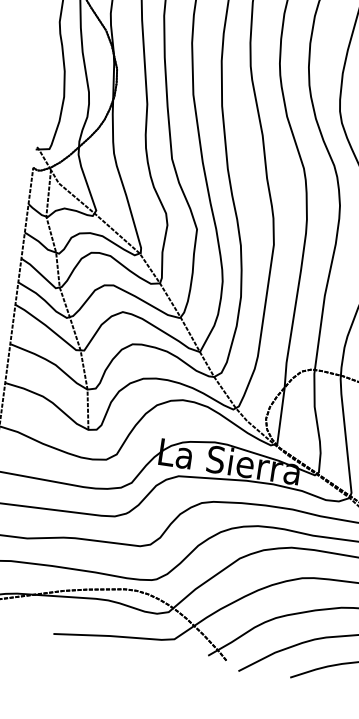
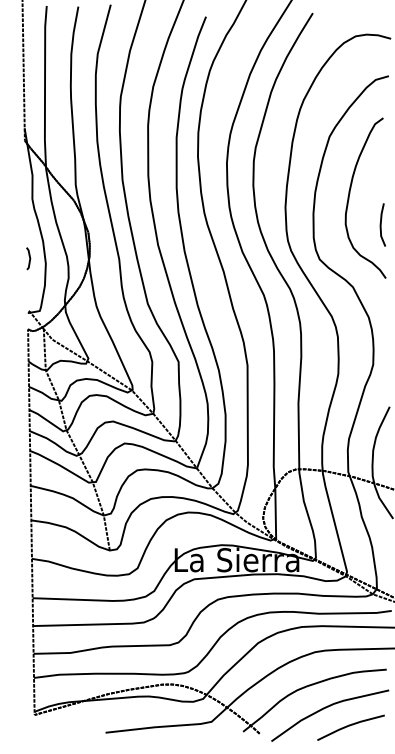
line: (46, 88) -> (29, 258), added

